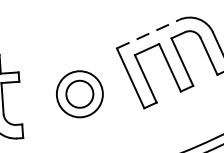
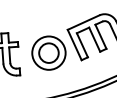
line: (149, 33) -> (84, 22), dashed -> solid
part: (78, 93) -> (48, 52), size x1.43

